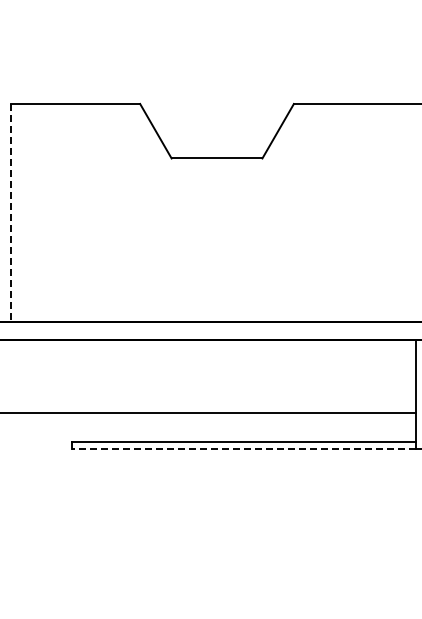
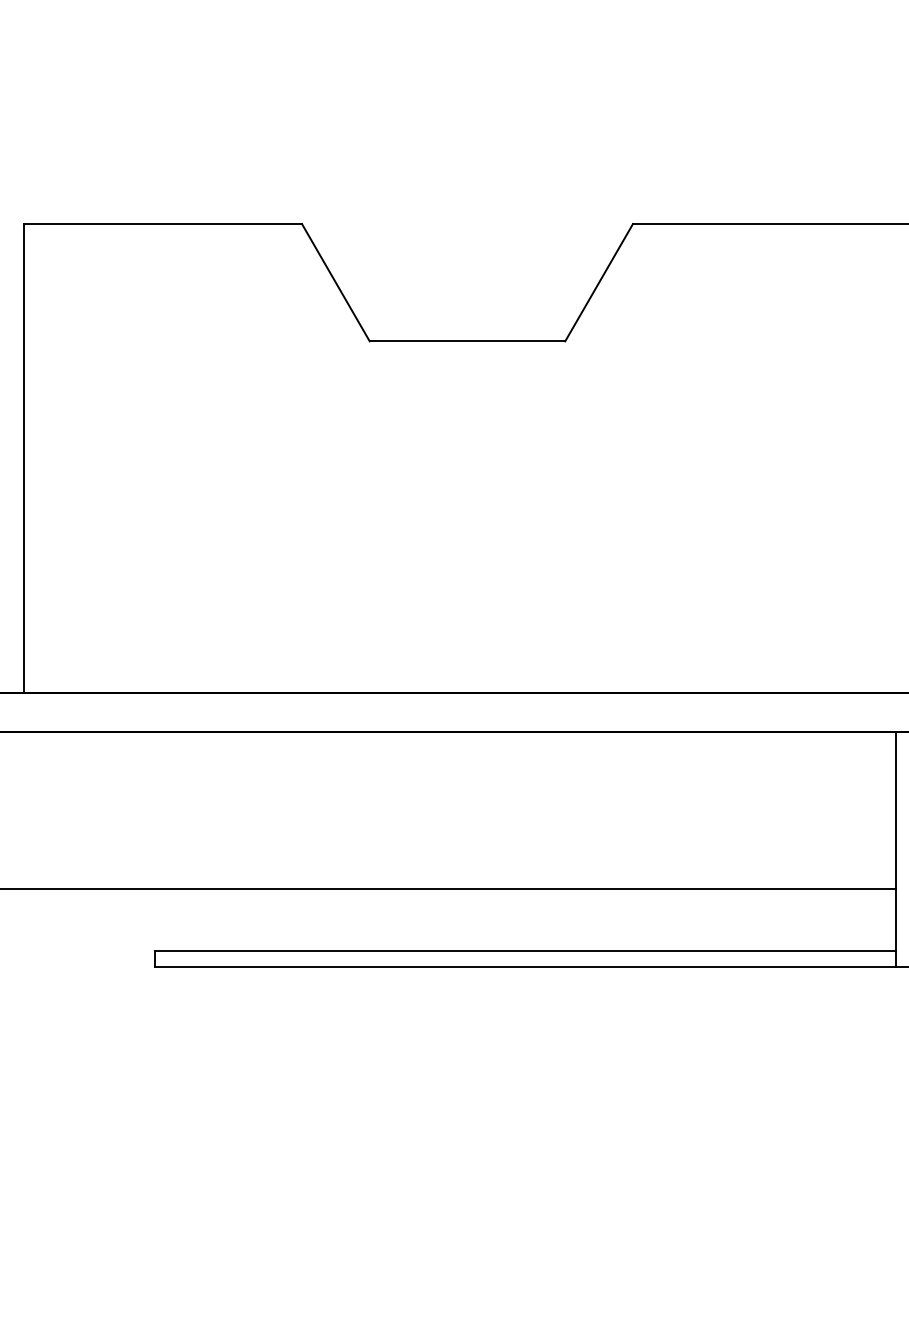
line: (11, 212) -> (24, 457), dashed -> solid
line: (243, 449) -> (524, 967), dashed -> solid

